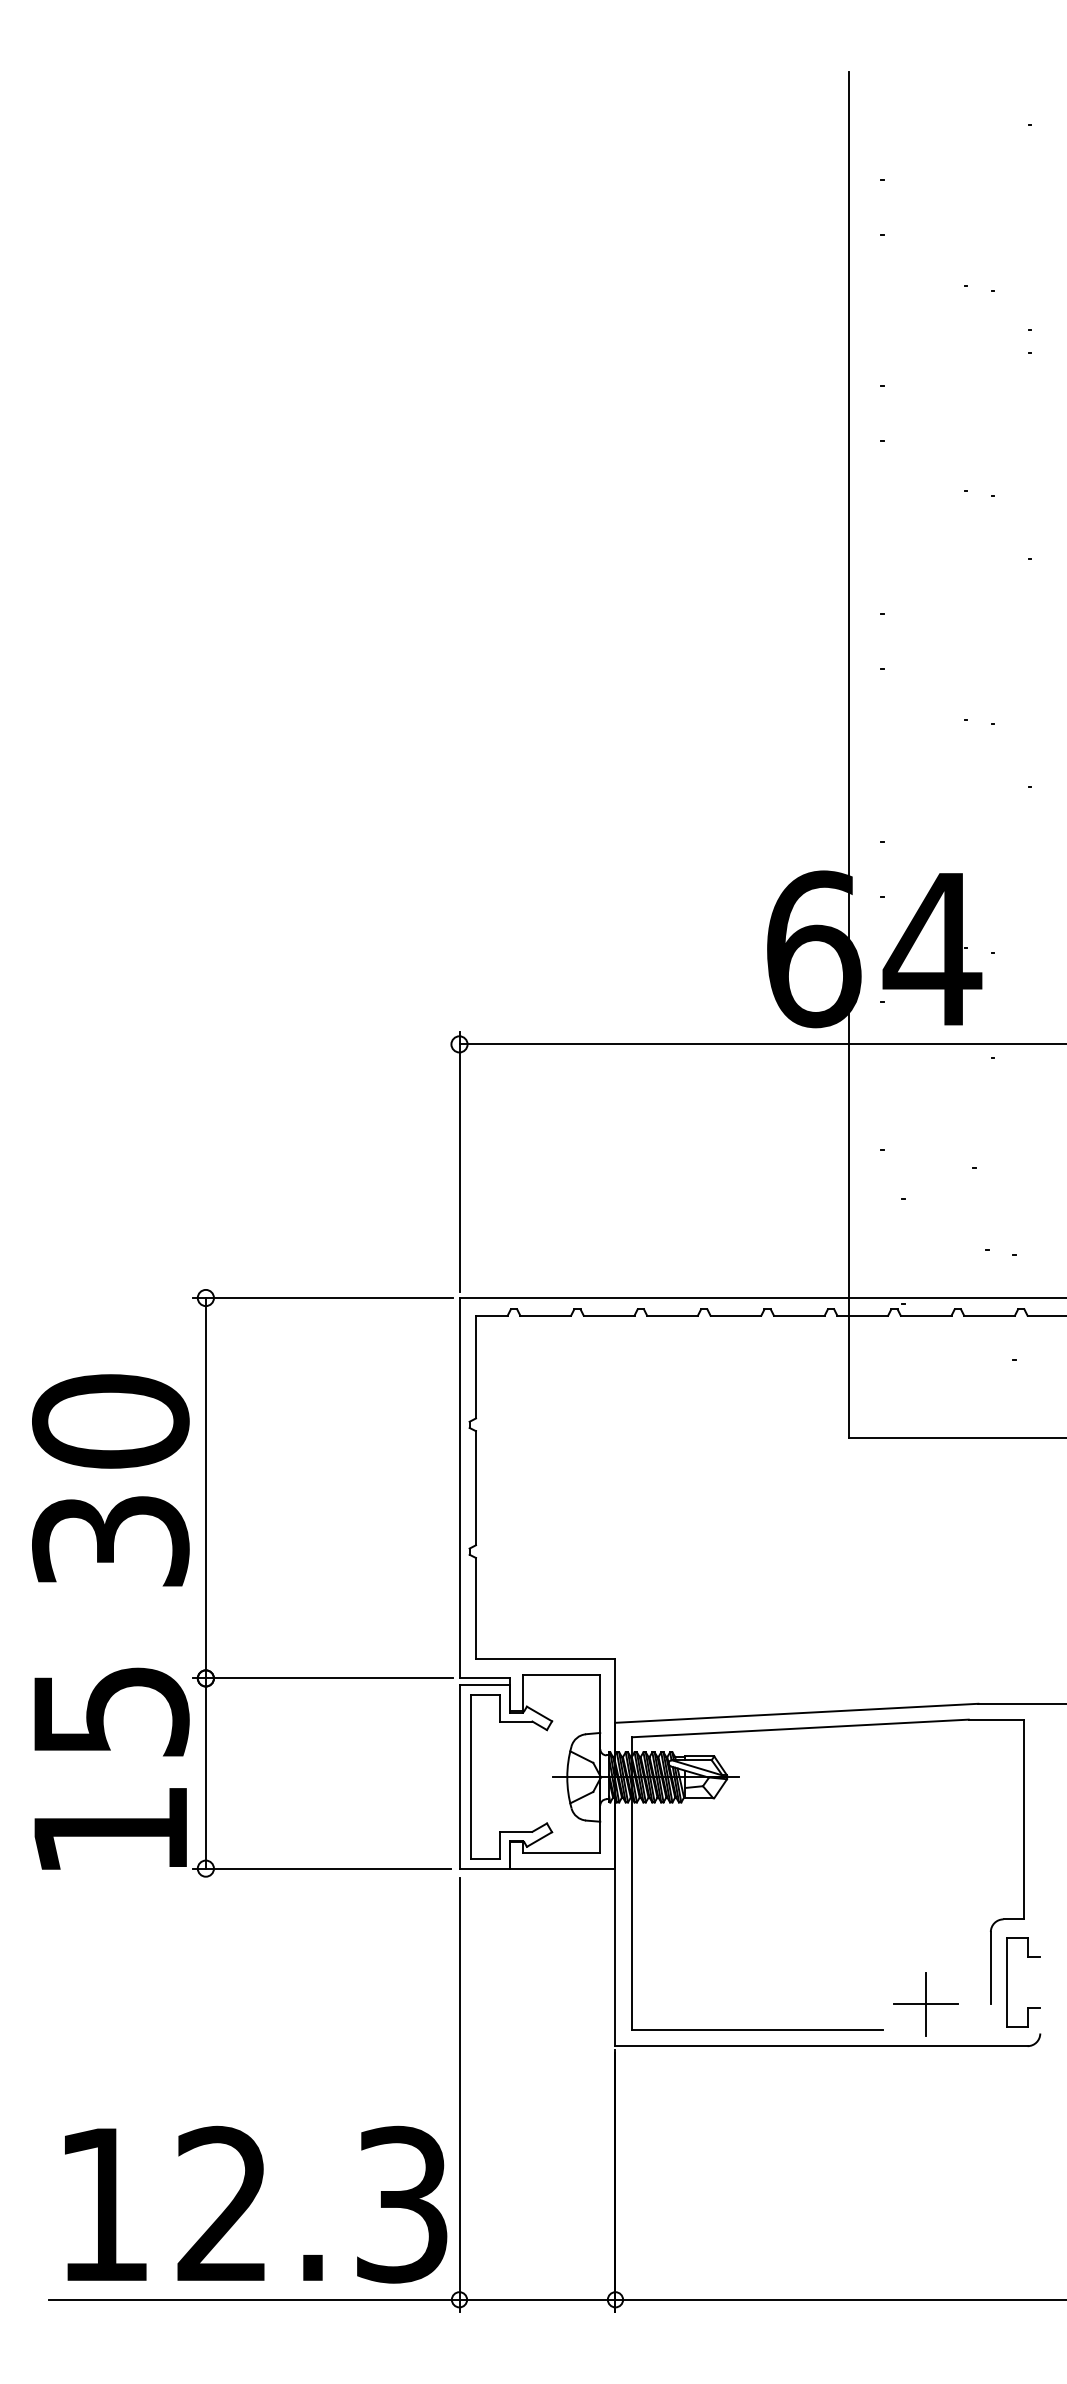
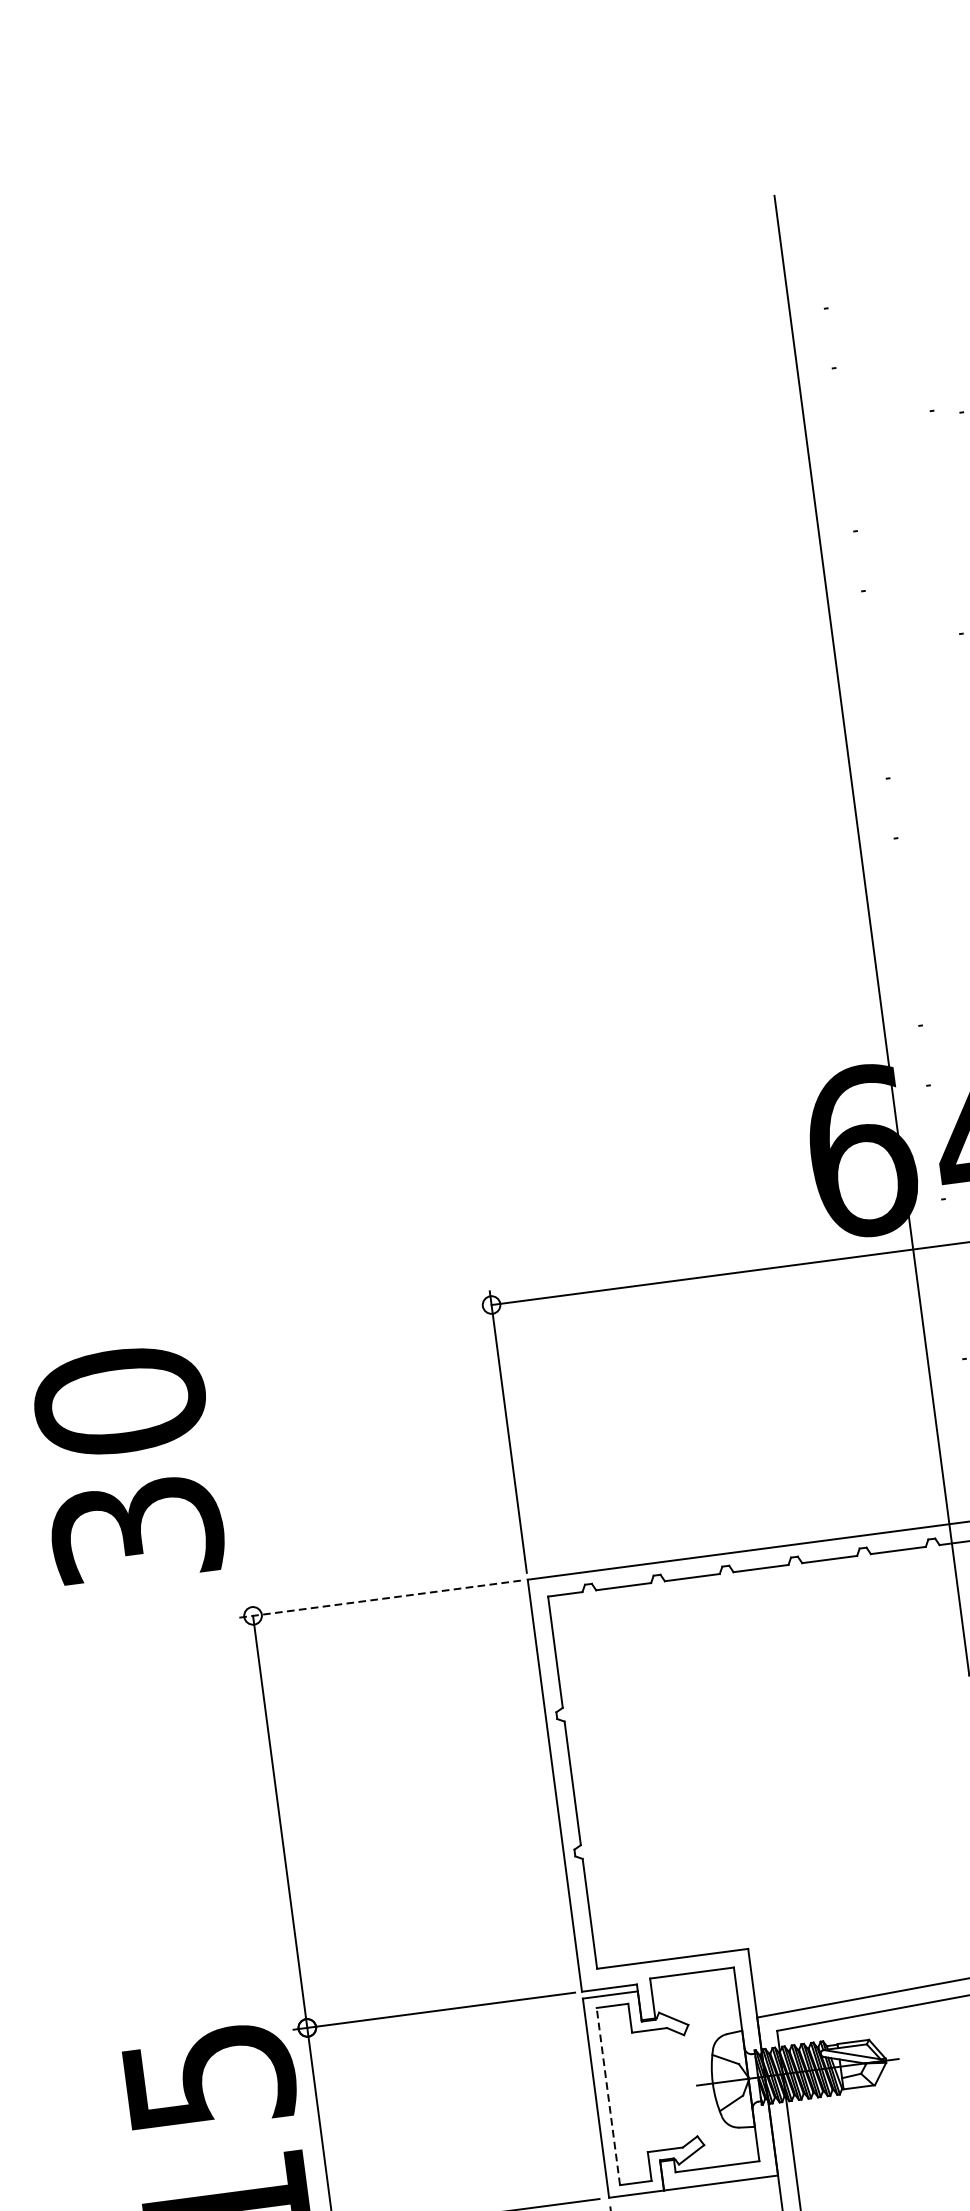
line: (323, 1298) -> (380, 1599), solid -> dashed
text: (110, 1480) -> (128, 1465), moved
line: (470, 1776) -> (607, 2096), solid -> dashed

